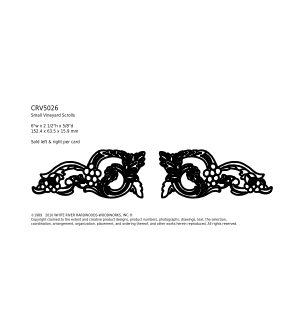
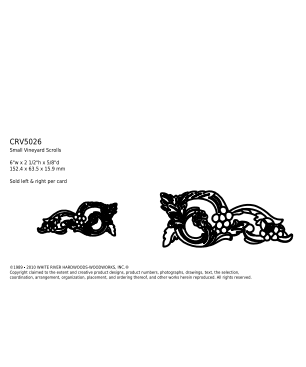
part: (88, 173) -> (77, 218), size x0.6

